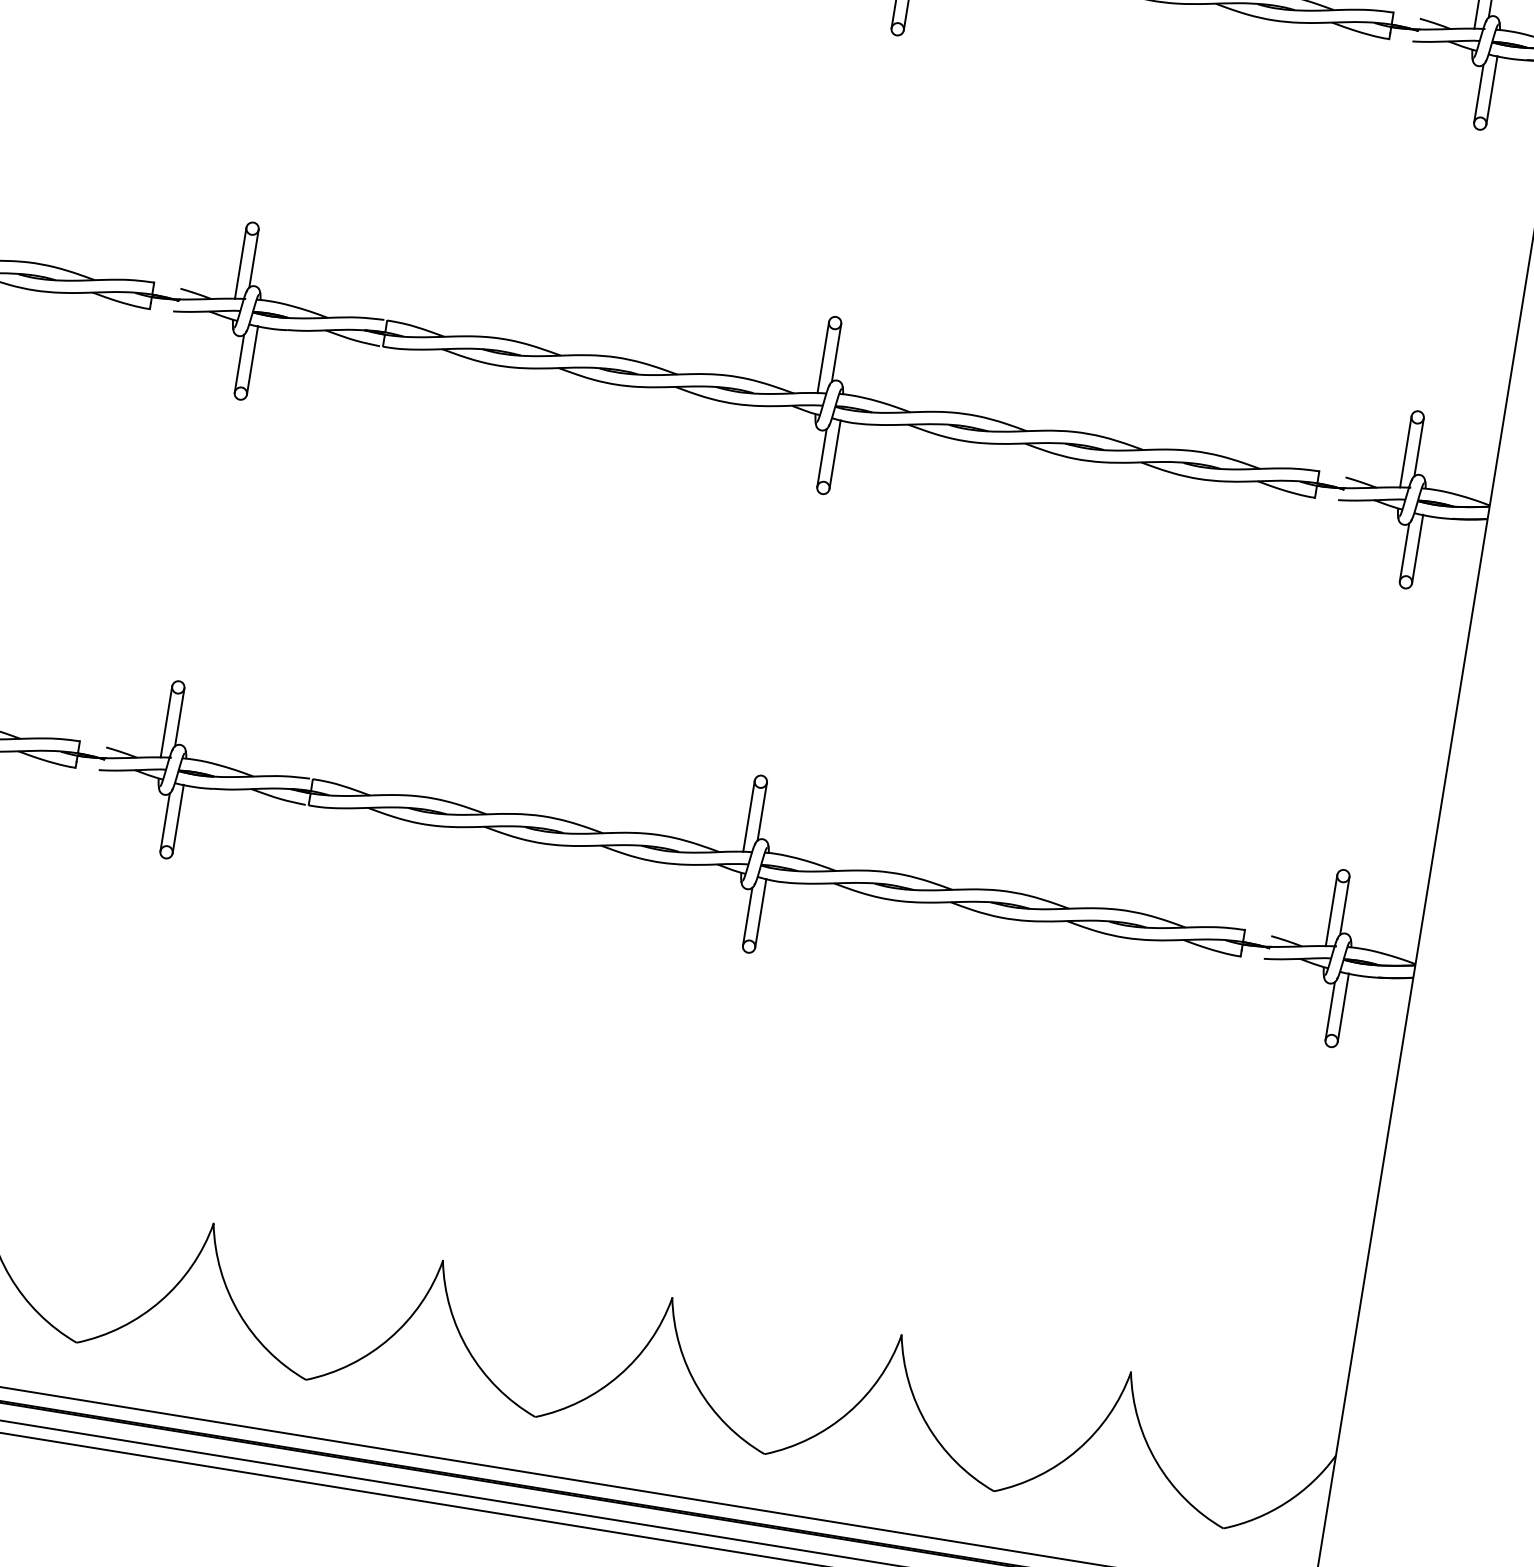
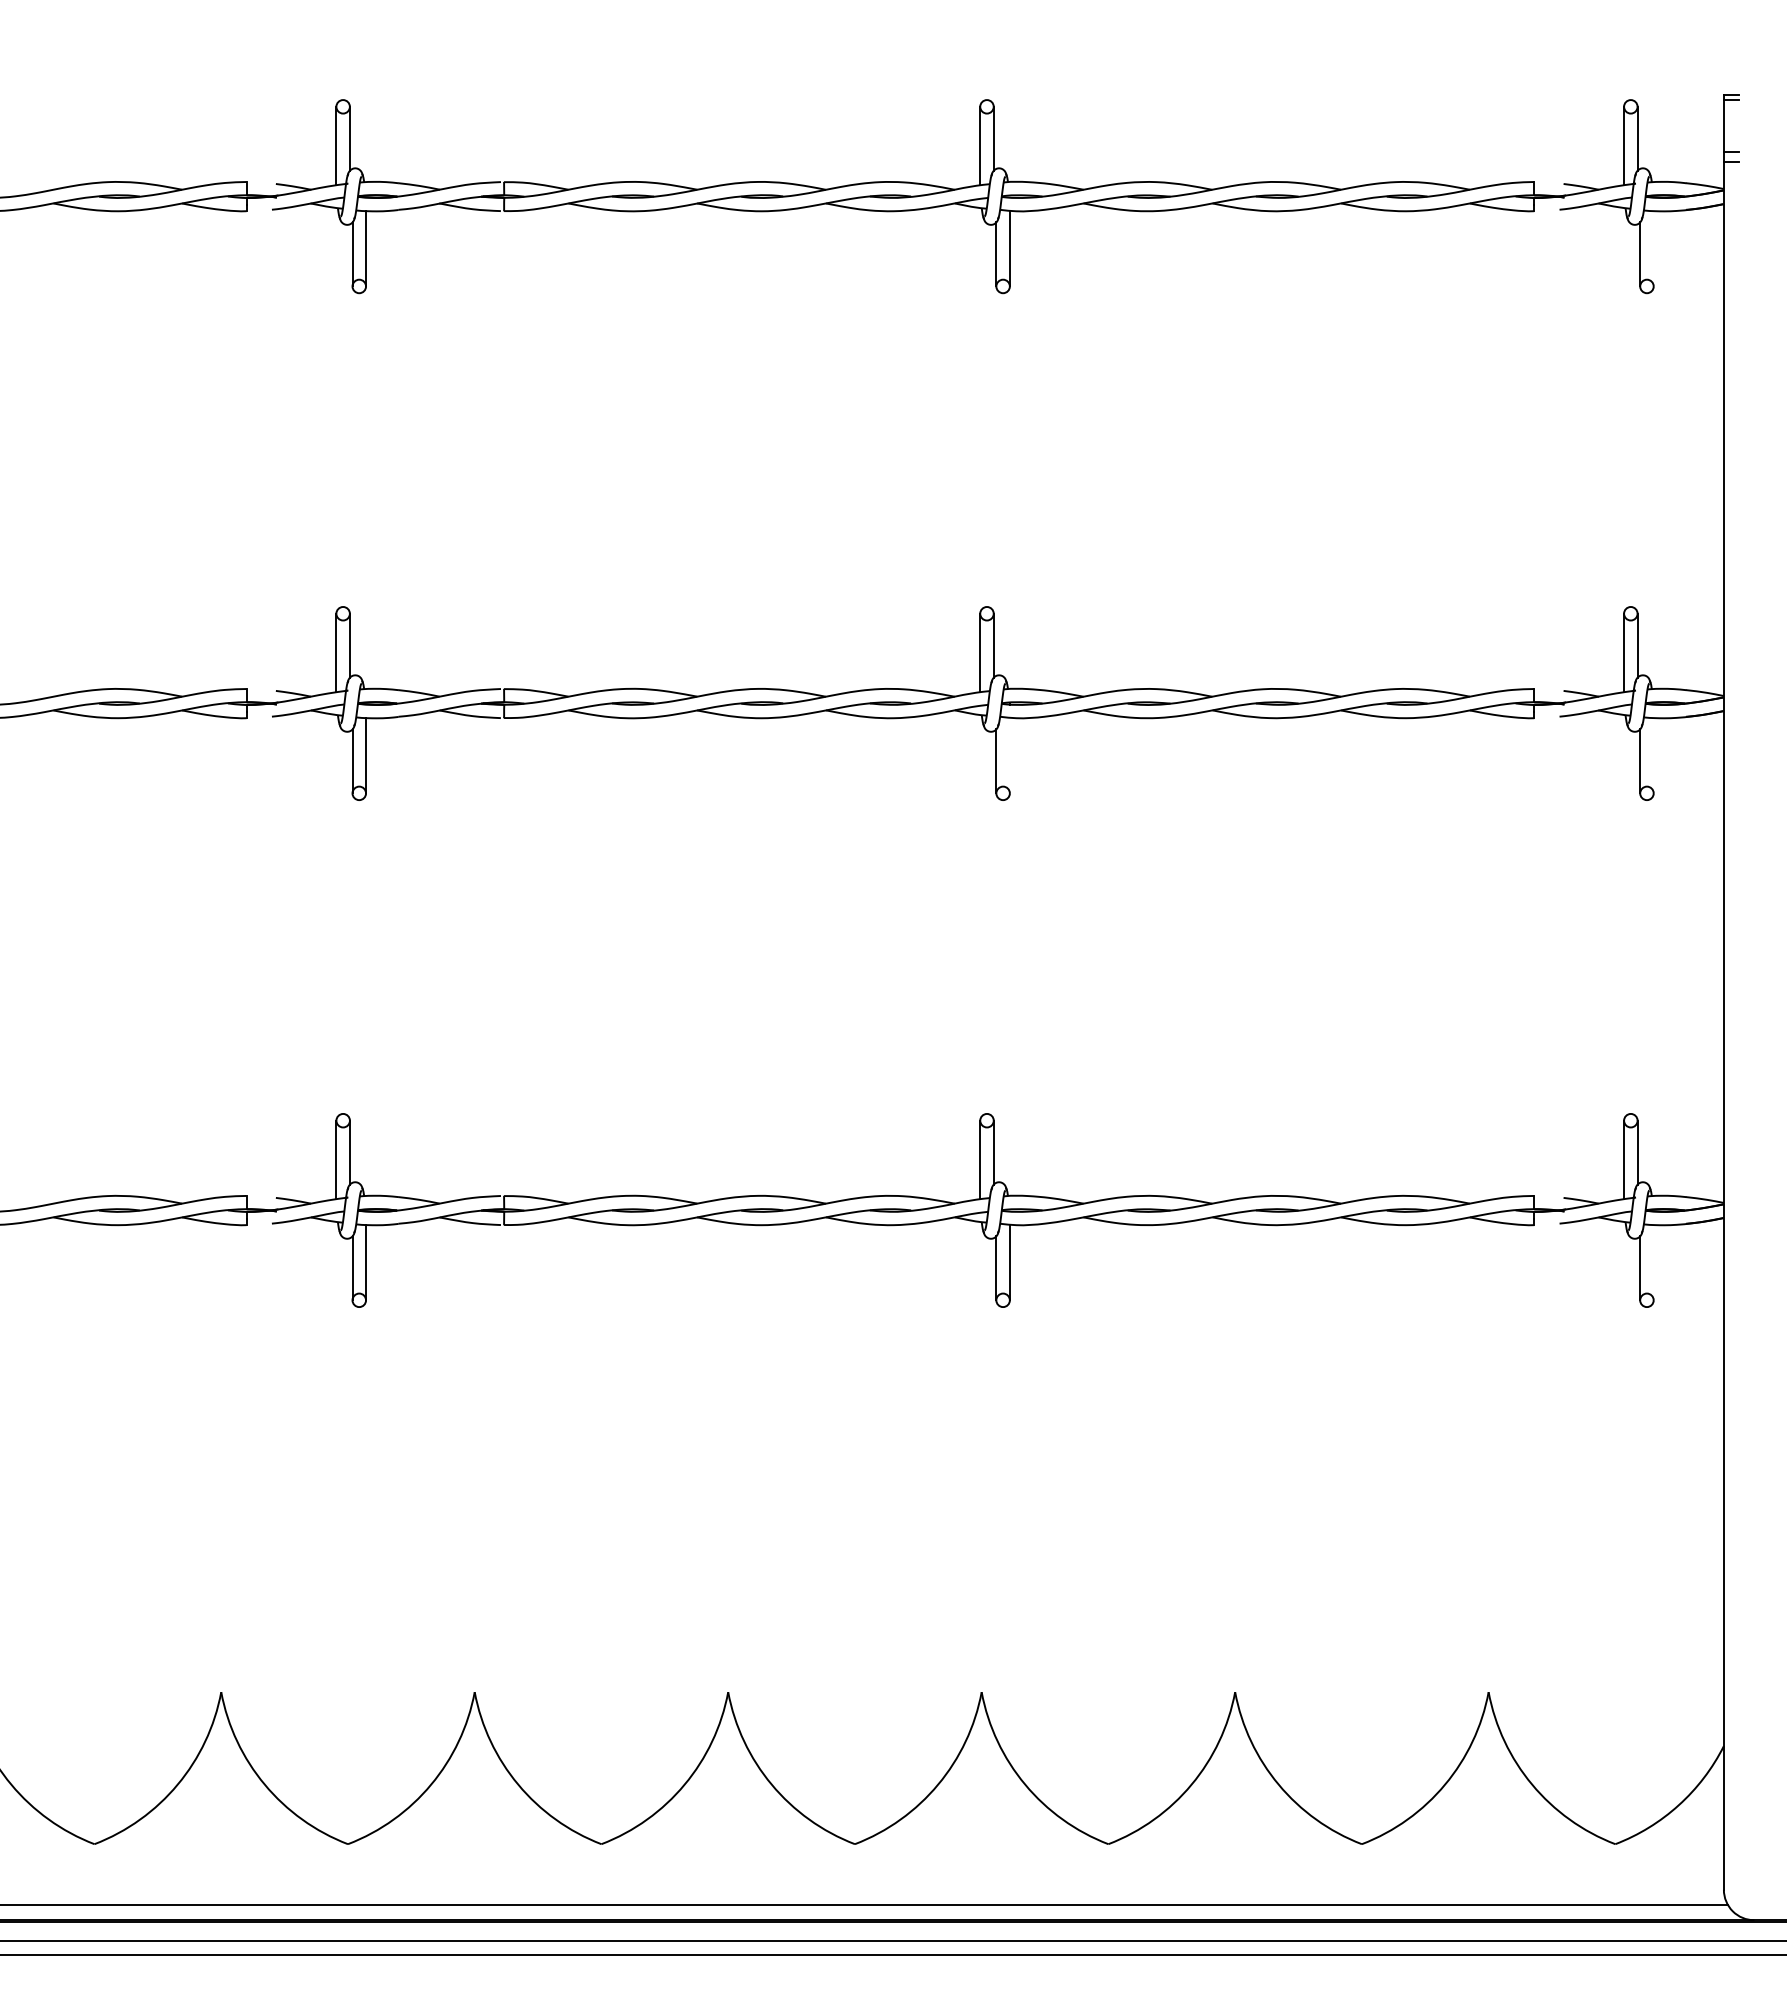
line: (1491, 90) -> (1653, 248), removed
line: (834, 454) -> (1009, 755), removed
line: (1417, 549) -> (1653, 755), removed
line: (1343, 1007) -> (1653, 1262), removed

